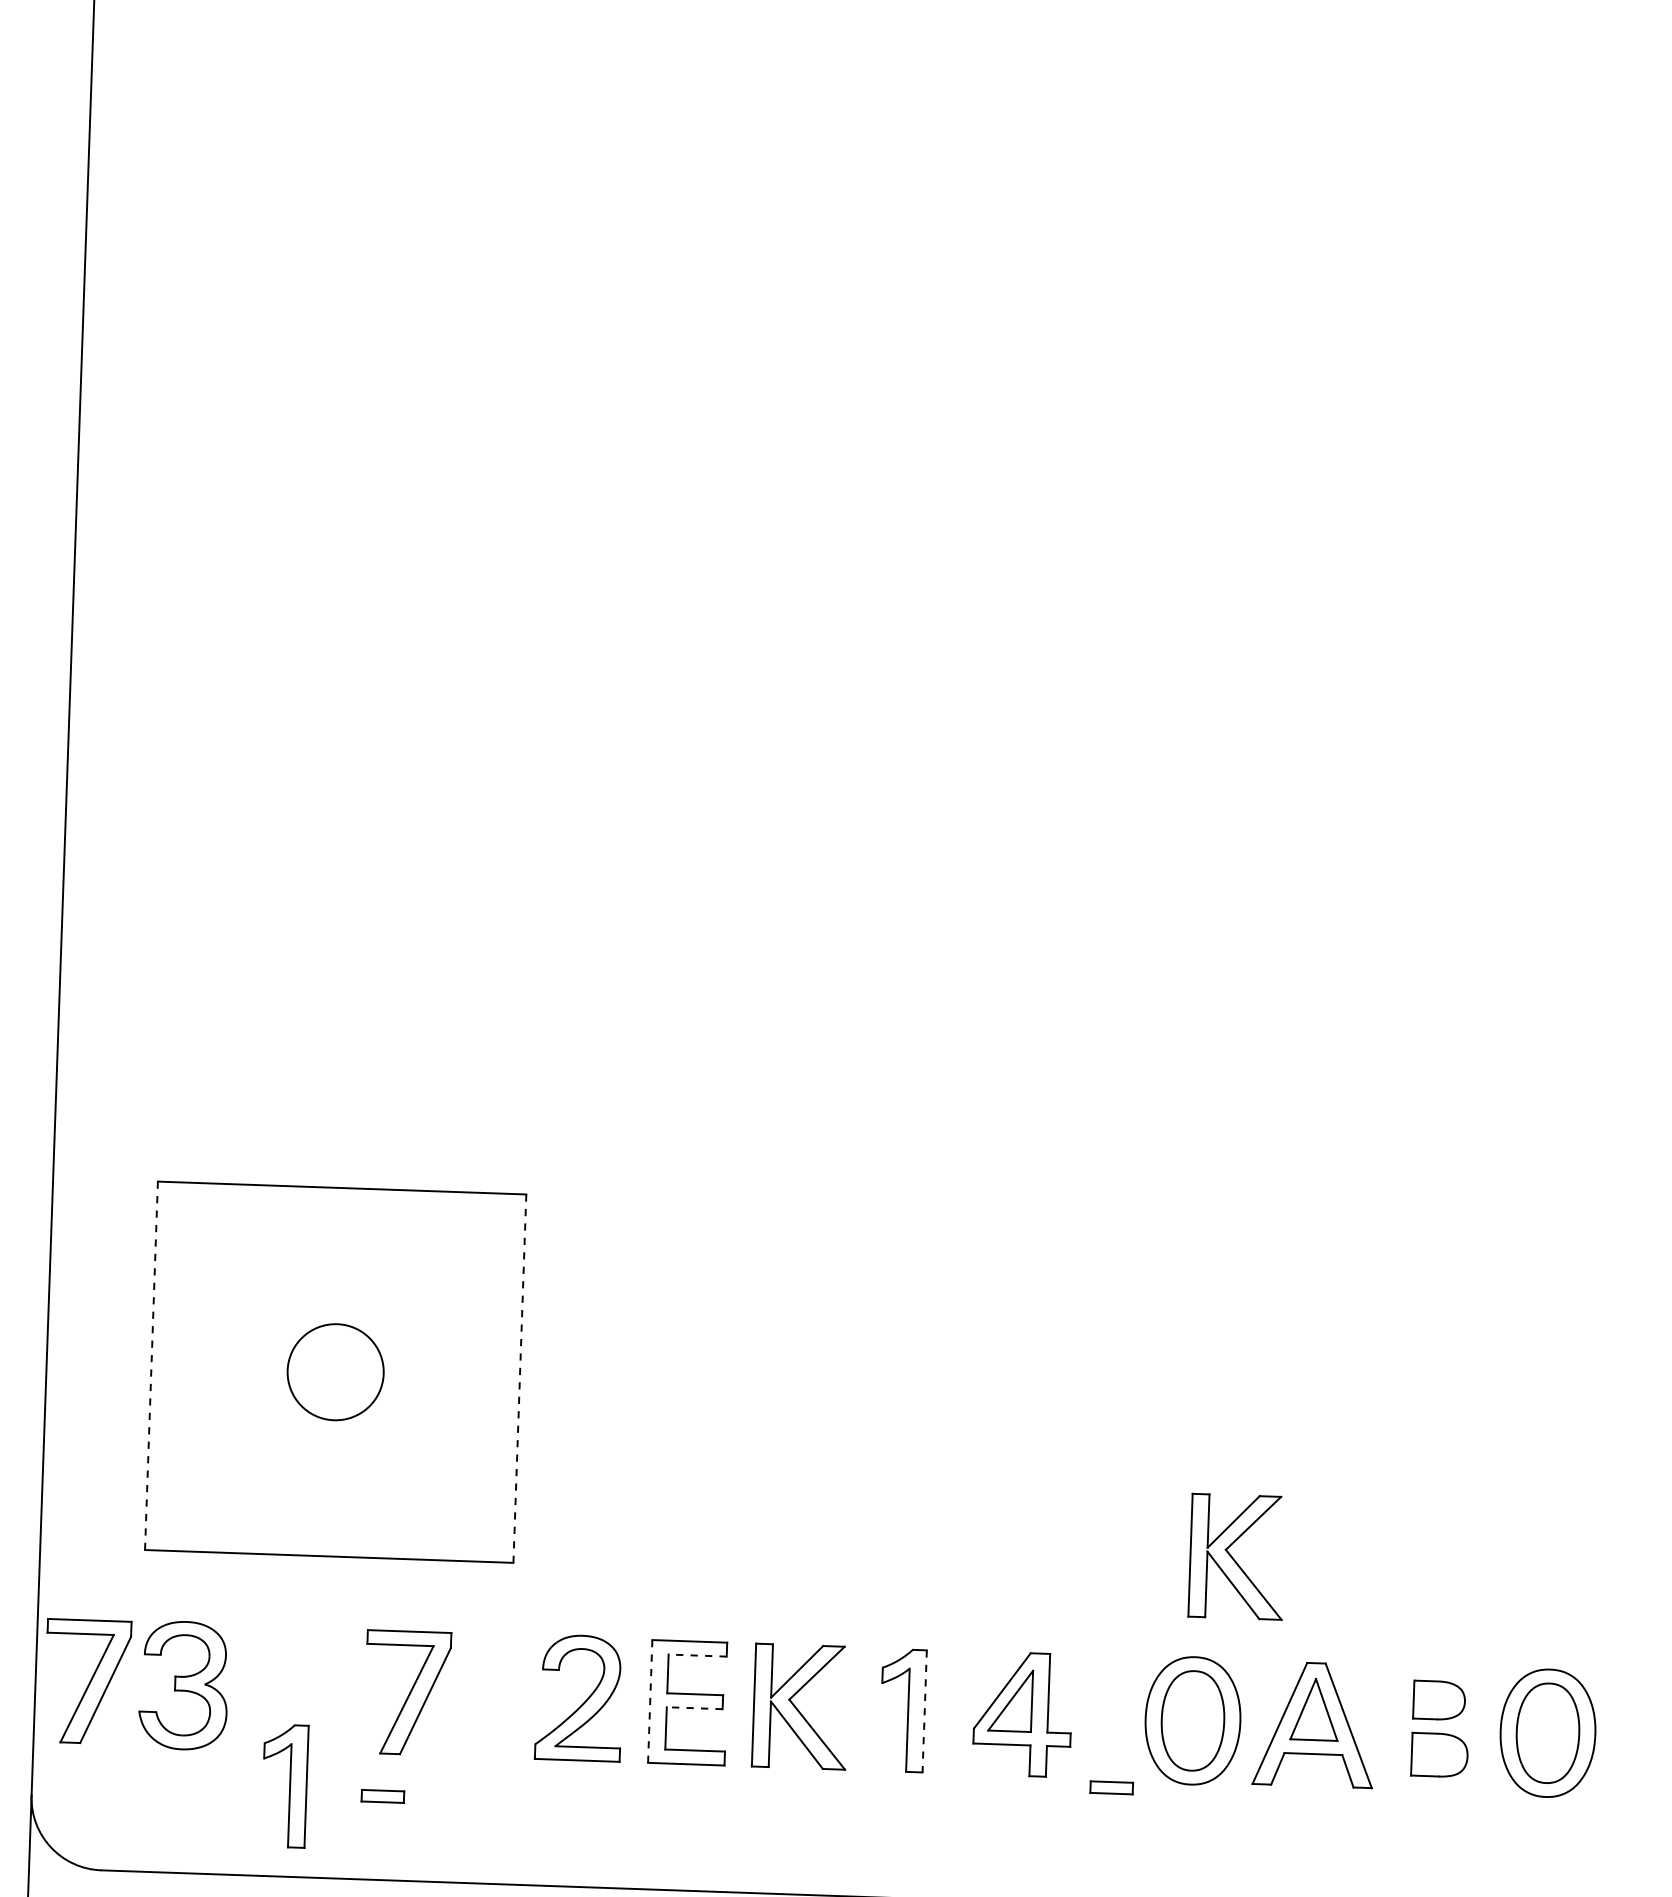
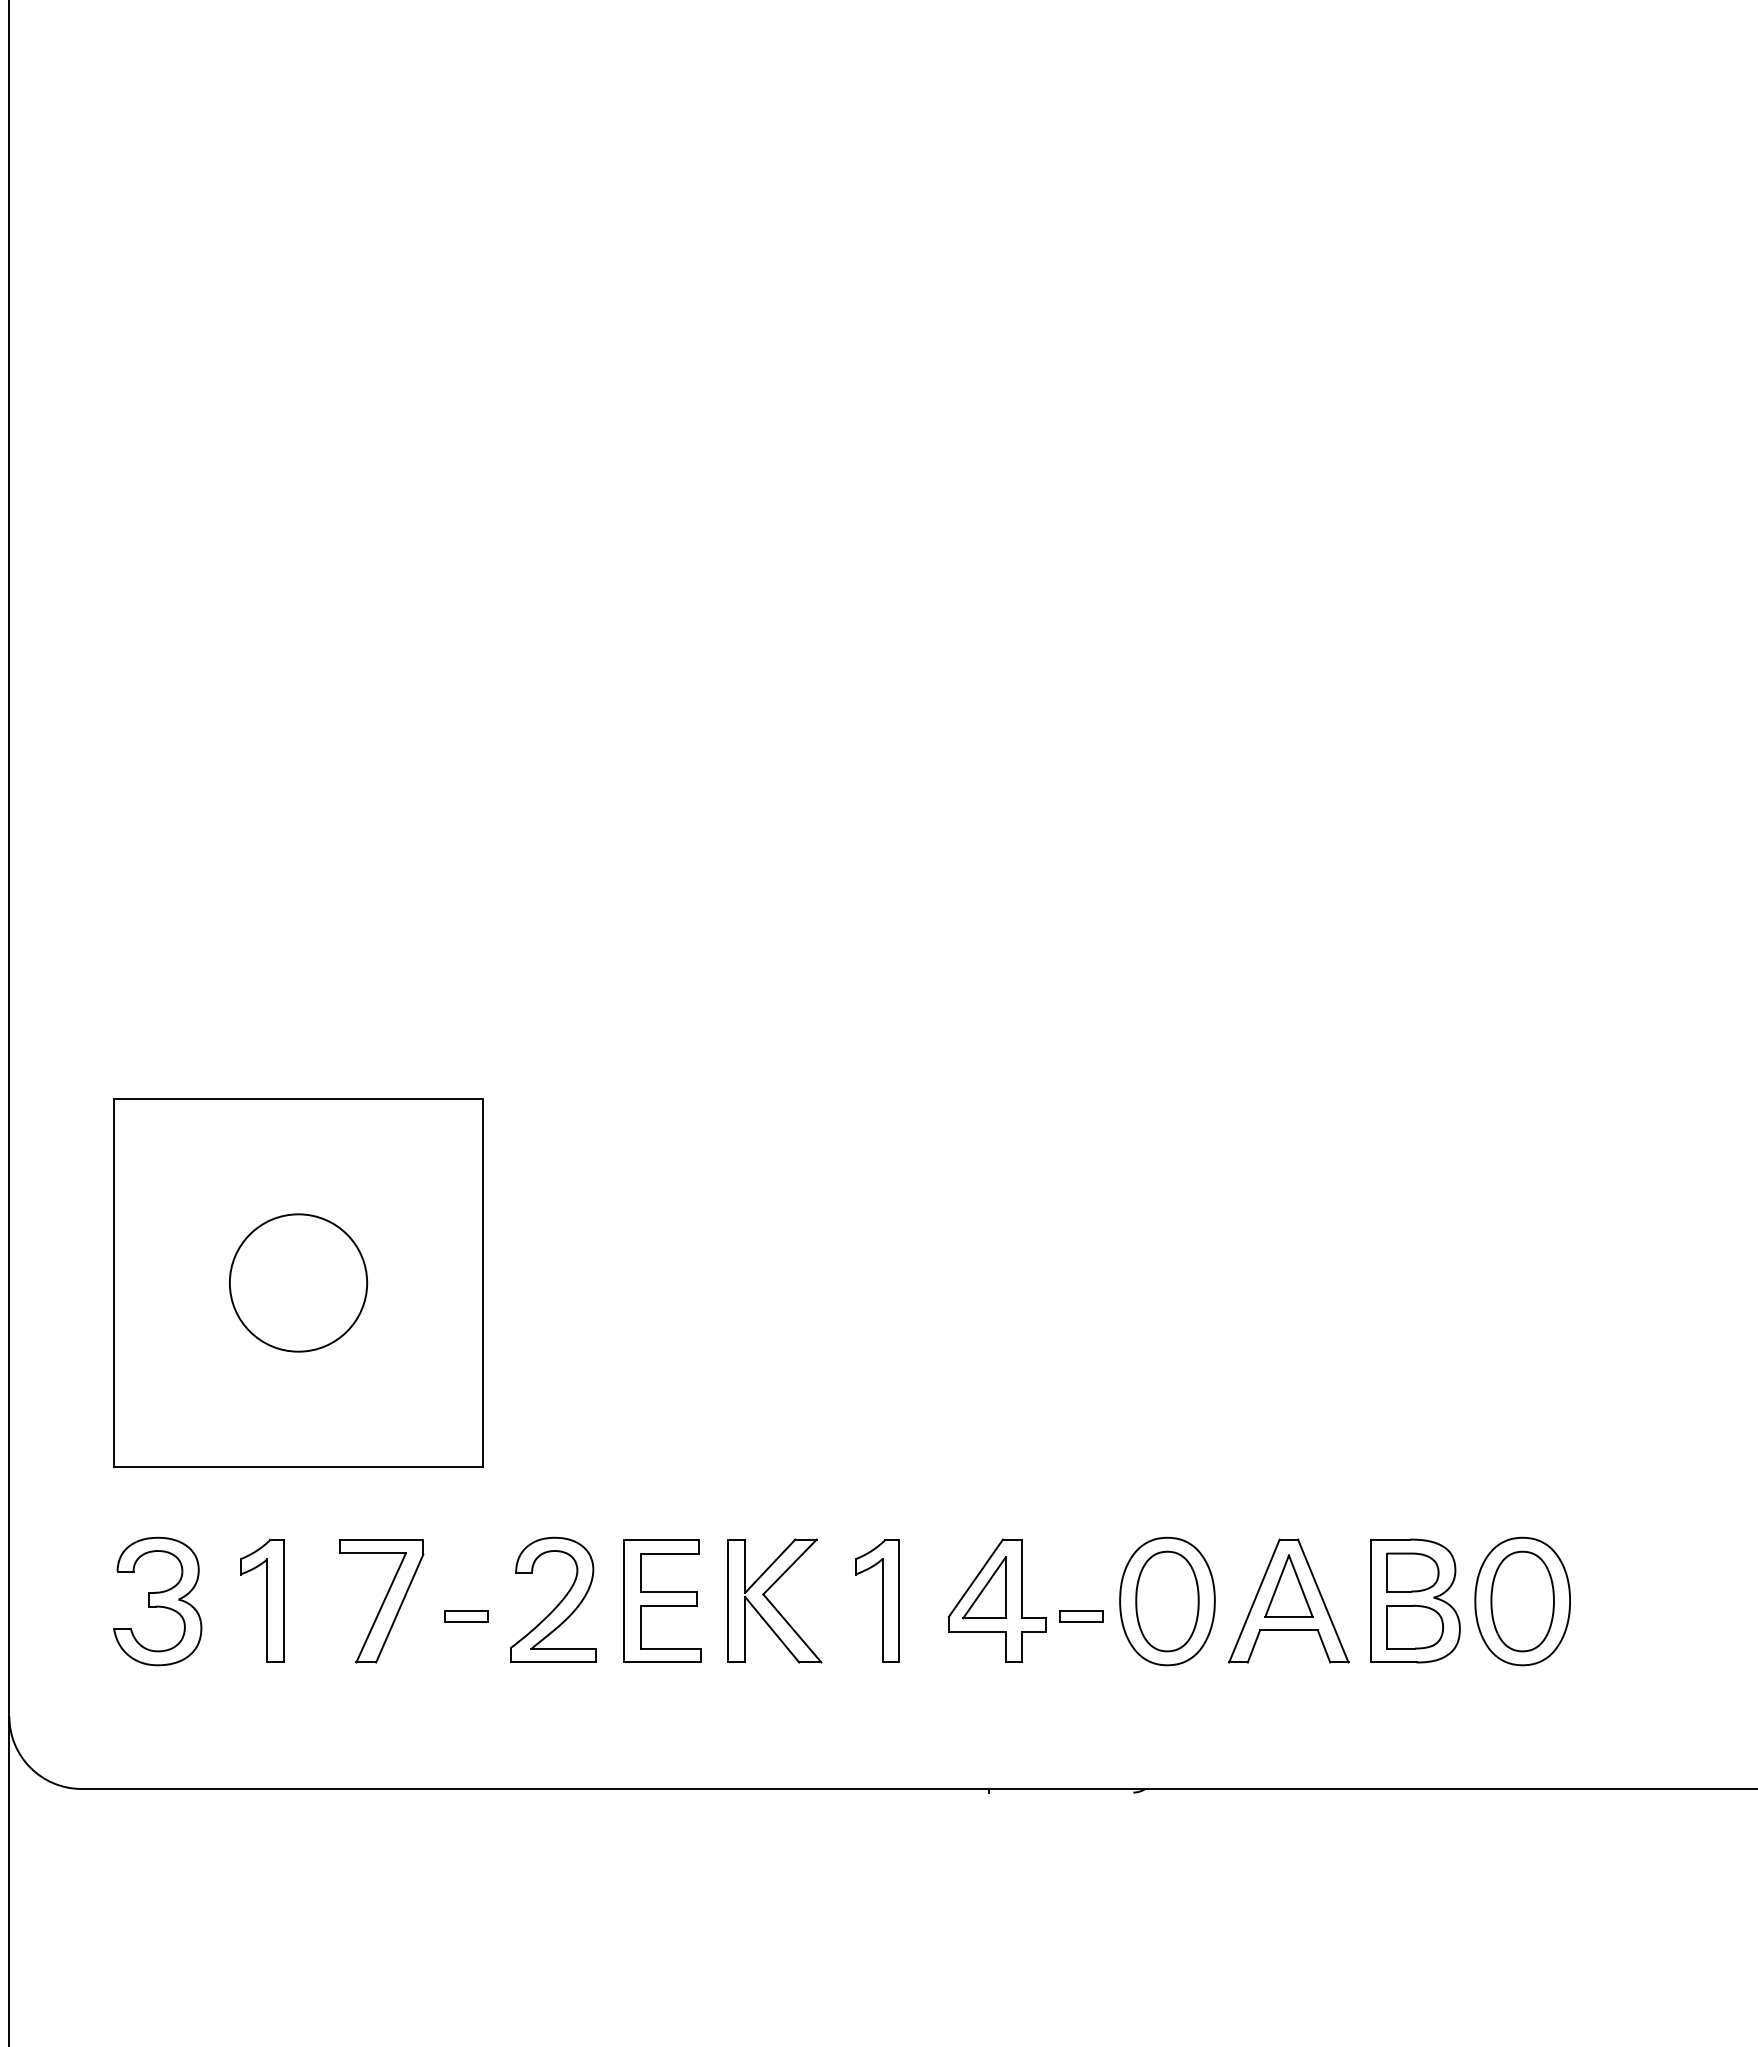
line: (151, 1366) -> (114, 1283), dashed -> solid
circle: (335, 1371) -> (298, 1282), size x1.43
line: (519, 1378) -> (482, 1282), dashed -> solid
part: (1236, 1556) -> (1205, 1435), removed
line: (697, 1655) -> (669, 1553), dashed -> solid
part: (87, 1682) -> (61, 1601), removed
line: (650, 1700) -> (624, 1600), dashed -> solid
line: (695, 1708) -> (669, 1606), dashed -> solid
line: (925, 1711) -> (899, 1601), dashed -> solid
part: (1440, 1728) -> (1415, 1600), added
part: (285, 1785) -> (262, 1600), moved
part: (1111, 1788) -> (1081, 1616), moved
part: (382, 1796) -> (466, 1616), moved

